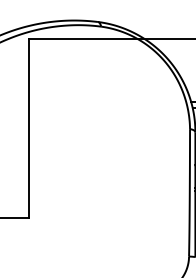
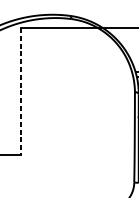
line: (29, 128) -> (20, 91), solid -> dashed

